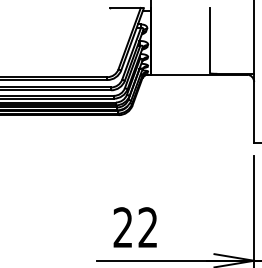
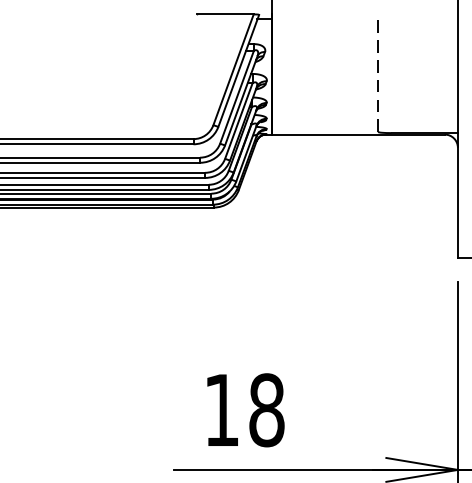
line: (210, 40) -> (379, 73), solid -> dashed
text: (135, 227) -> (244, 409), 22 -> 18

